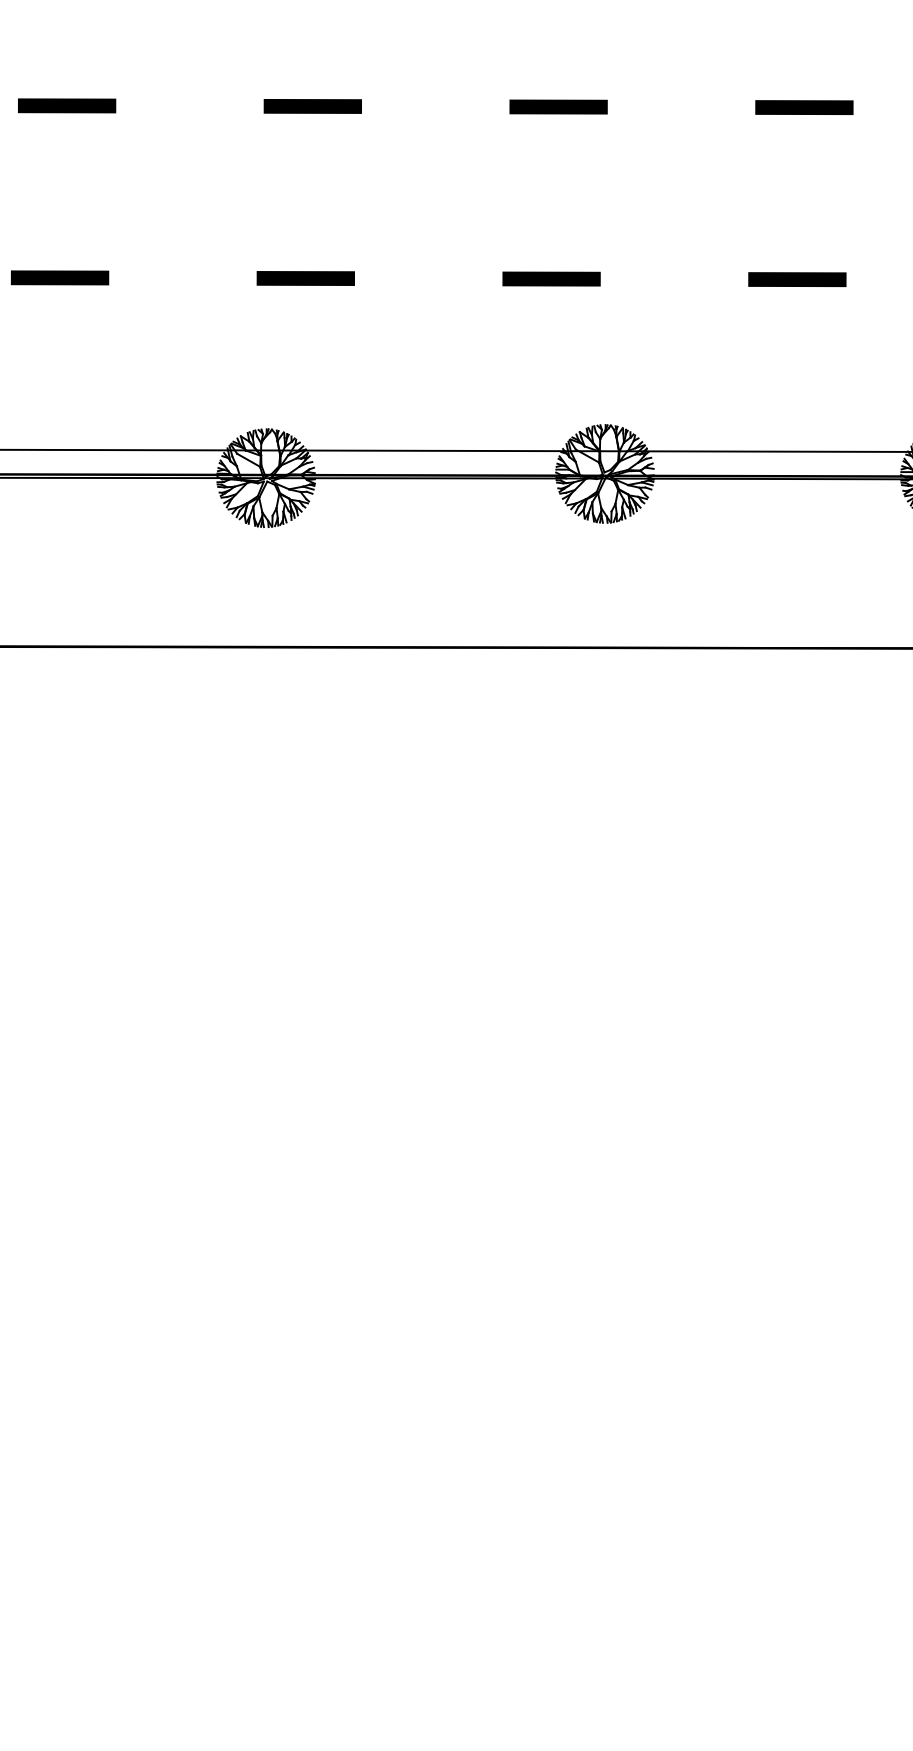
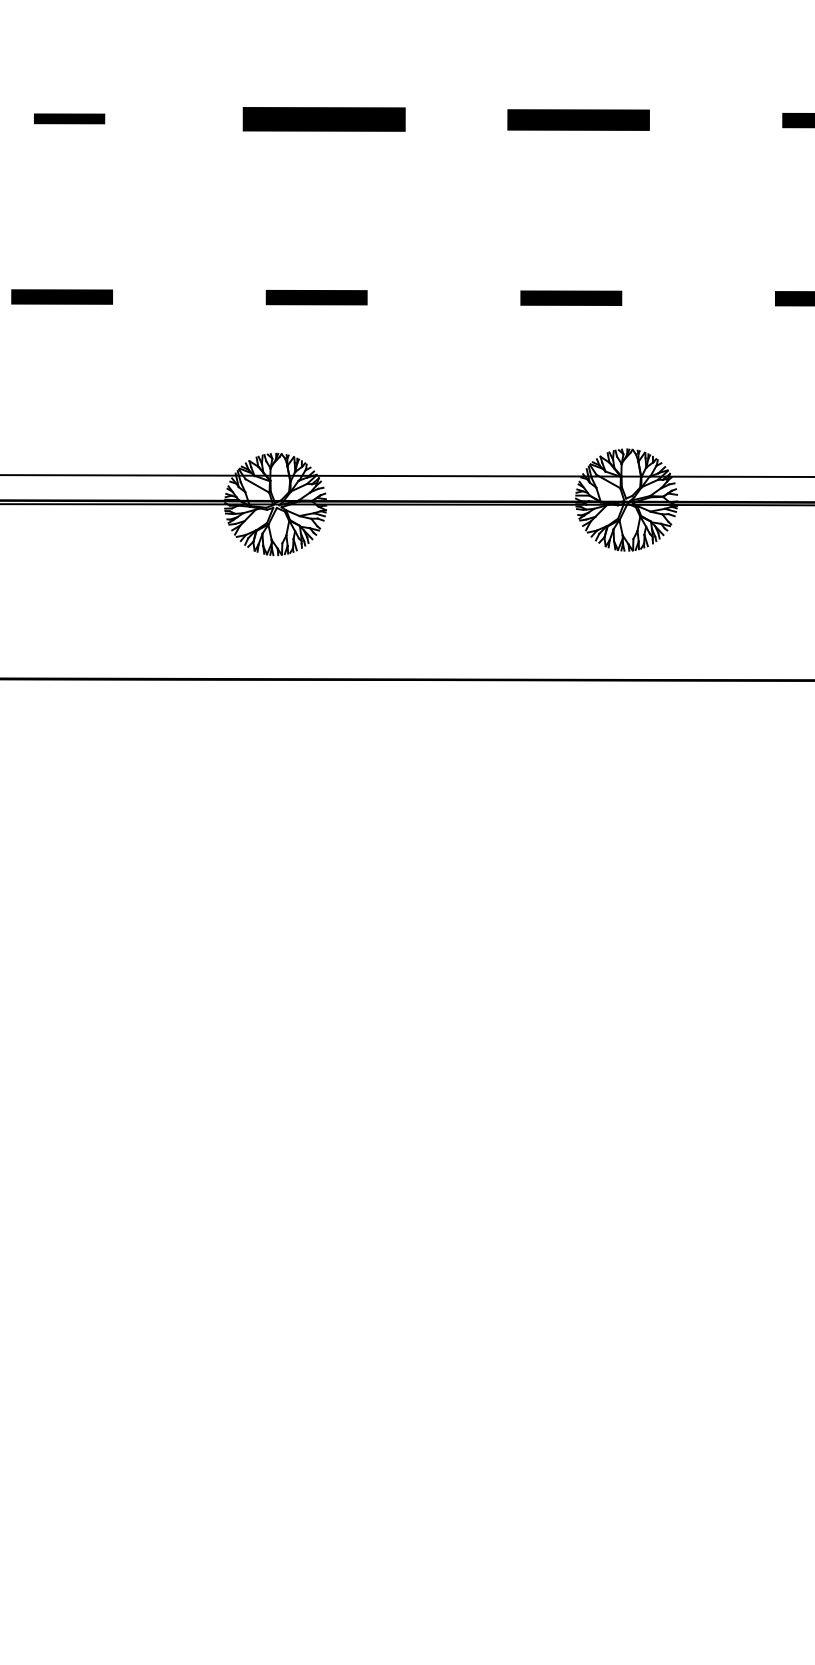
part: (67, 105) -> (69, 118), size x0.7
part: (312, 106) -> (323, 119), size x1.6
part: (558, 106) -> (578, 119), size x1.4

